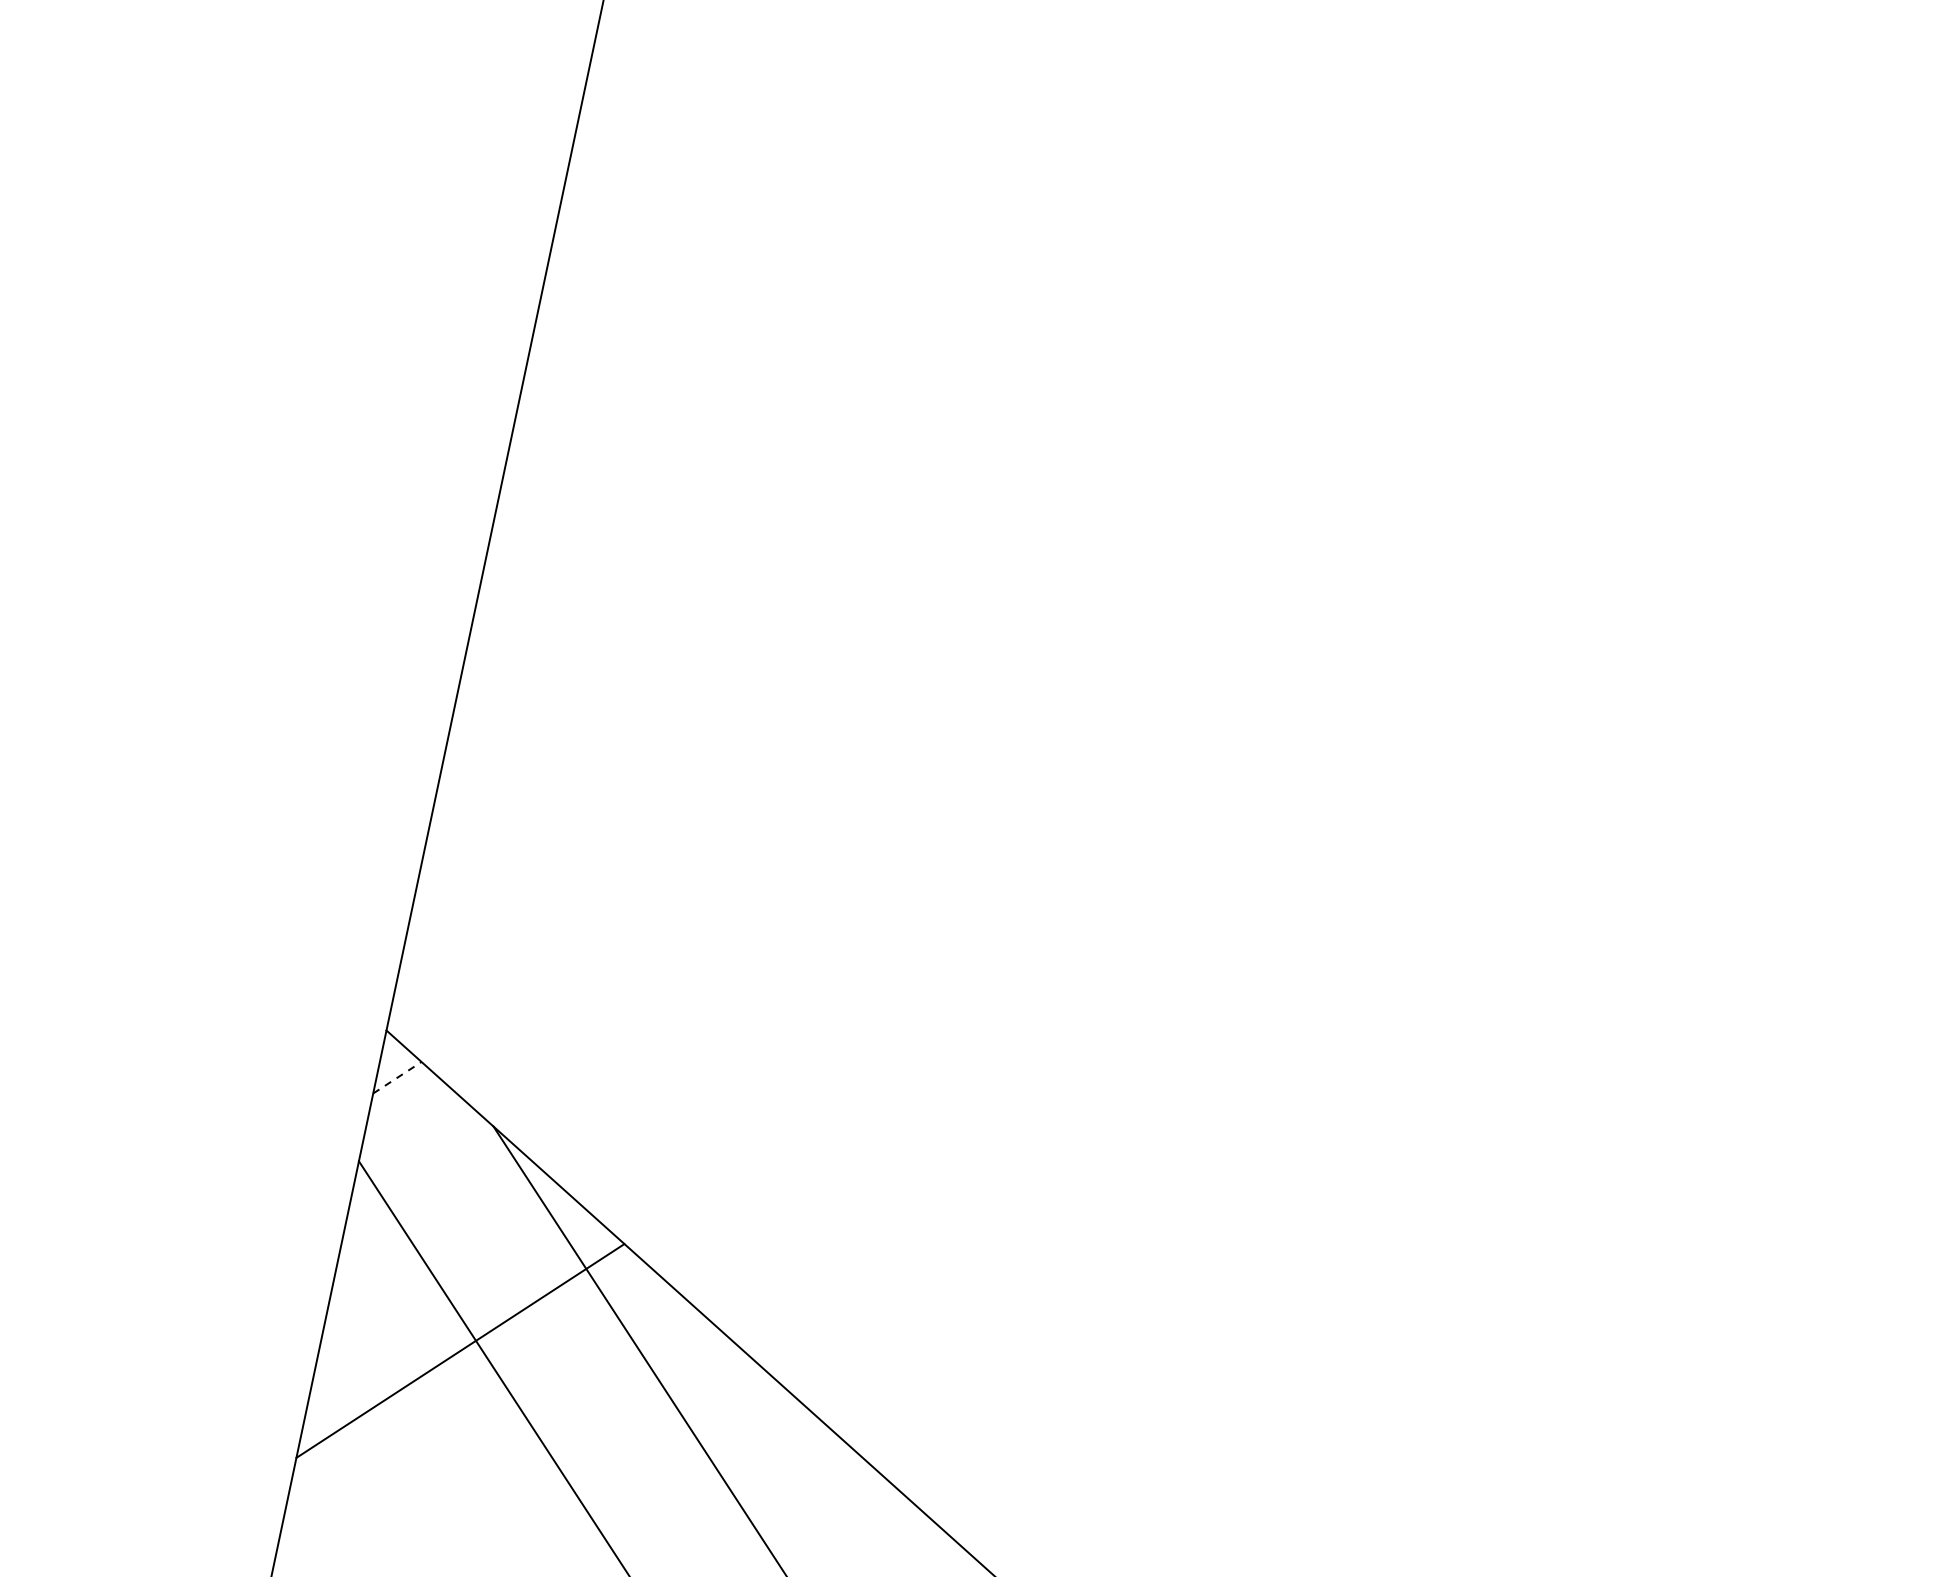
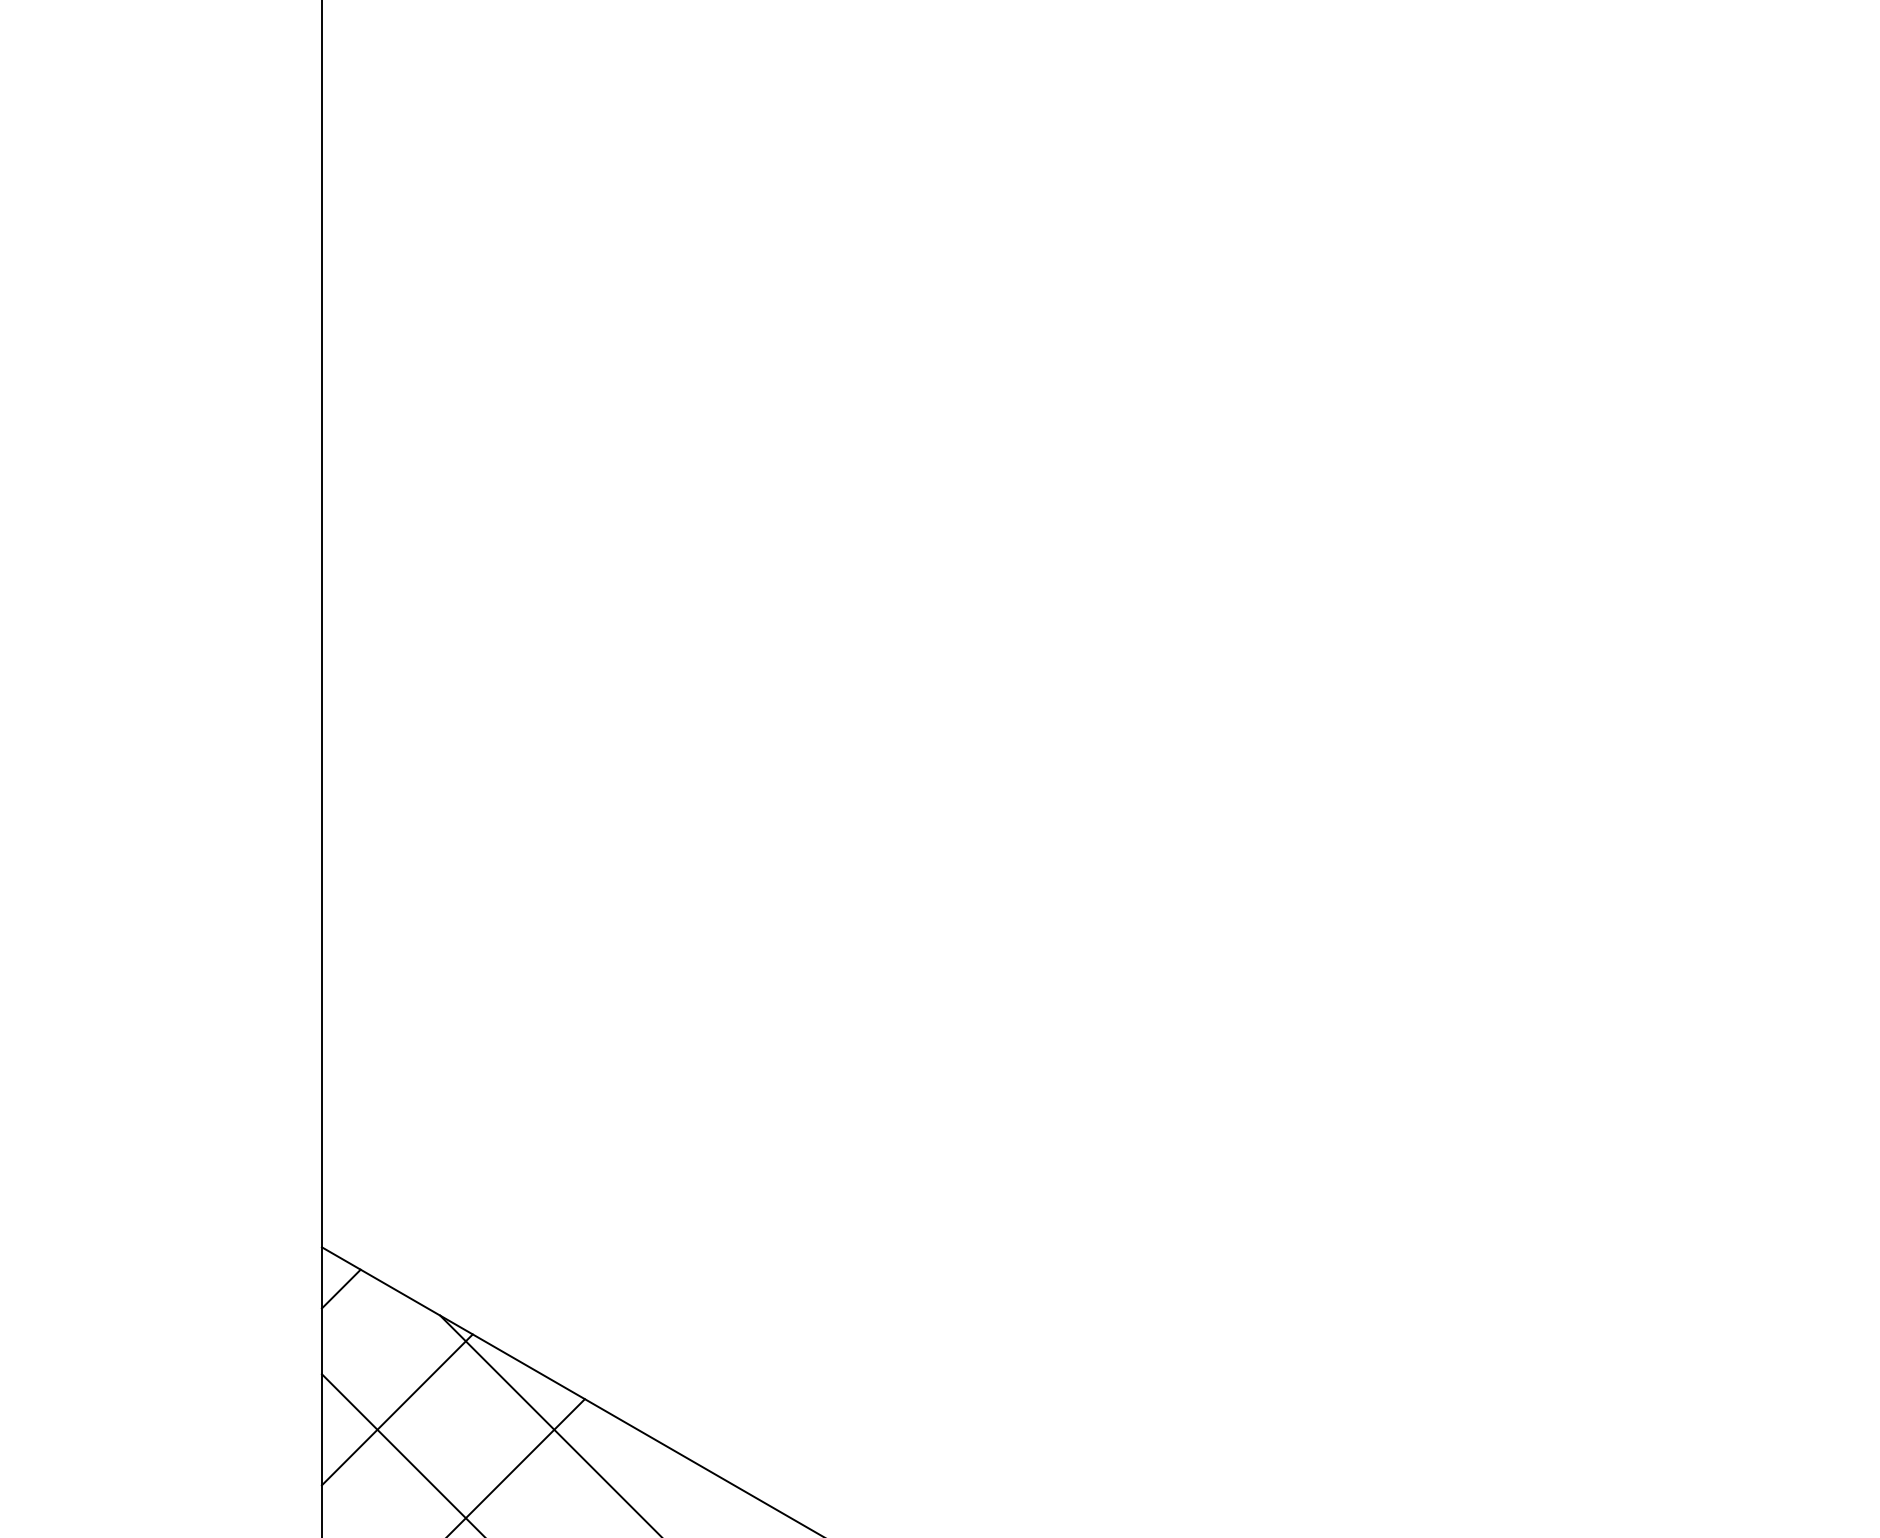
line: (397, 1077) -> (341, 1288), dashed -> solid
line: (428, 1213) -> (396, 1409), added

